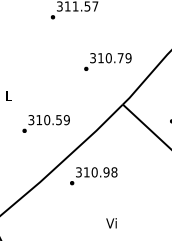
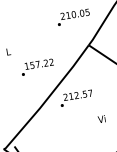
text: (110, 58) -> (75, 14), 310.79 -> 210.05
text: (48, 120) -> (38, 64), 310.59 -> 157.22
text: (96, 172) -> (78, 95), 310.98 -> 212.57
text: (111, 223) -> (101, 119), moved

